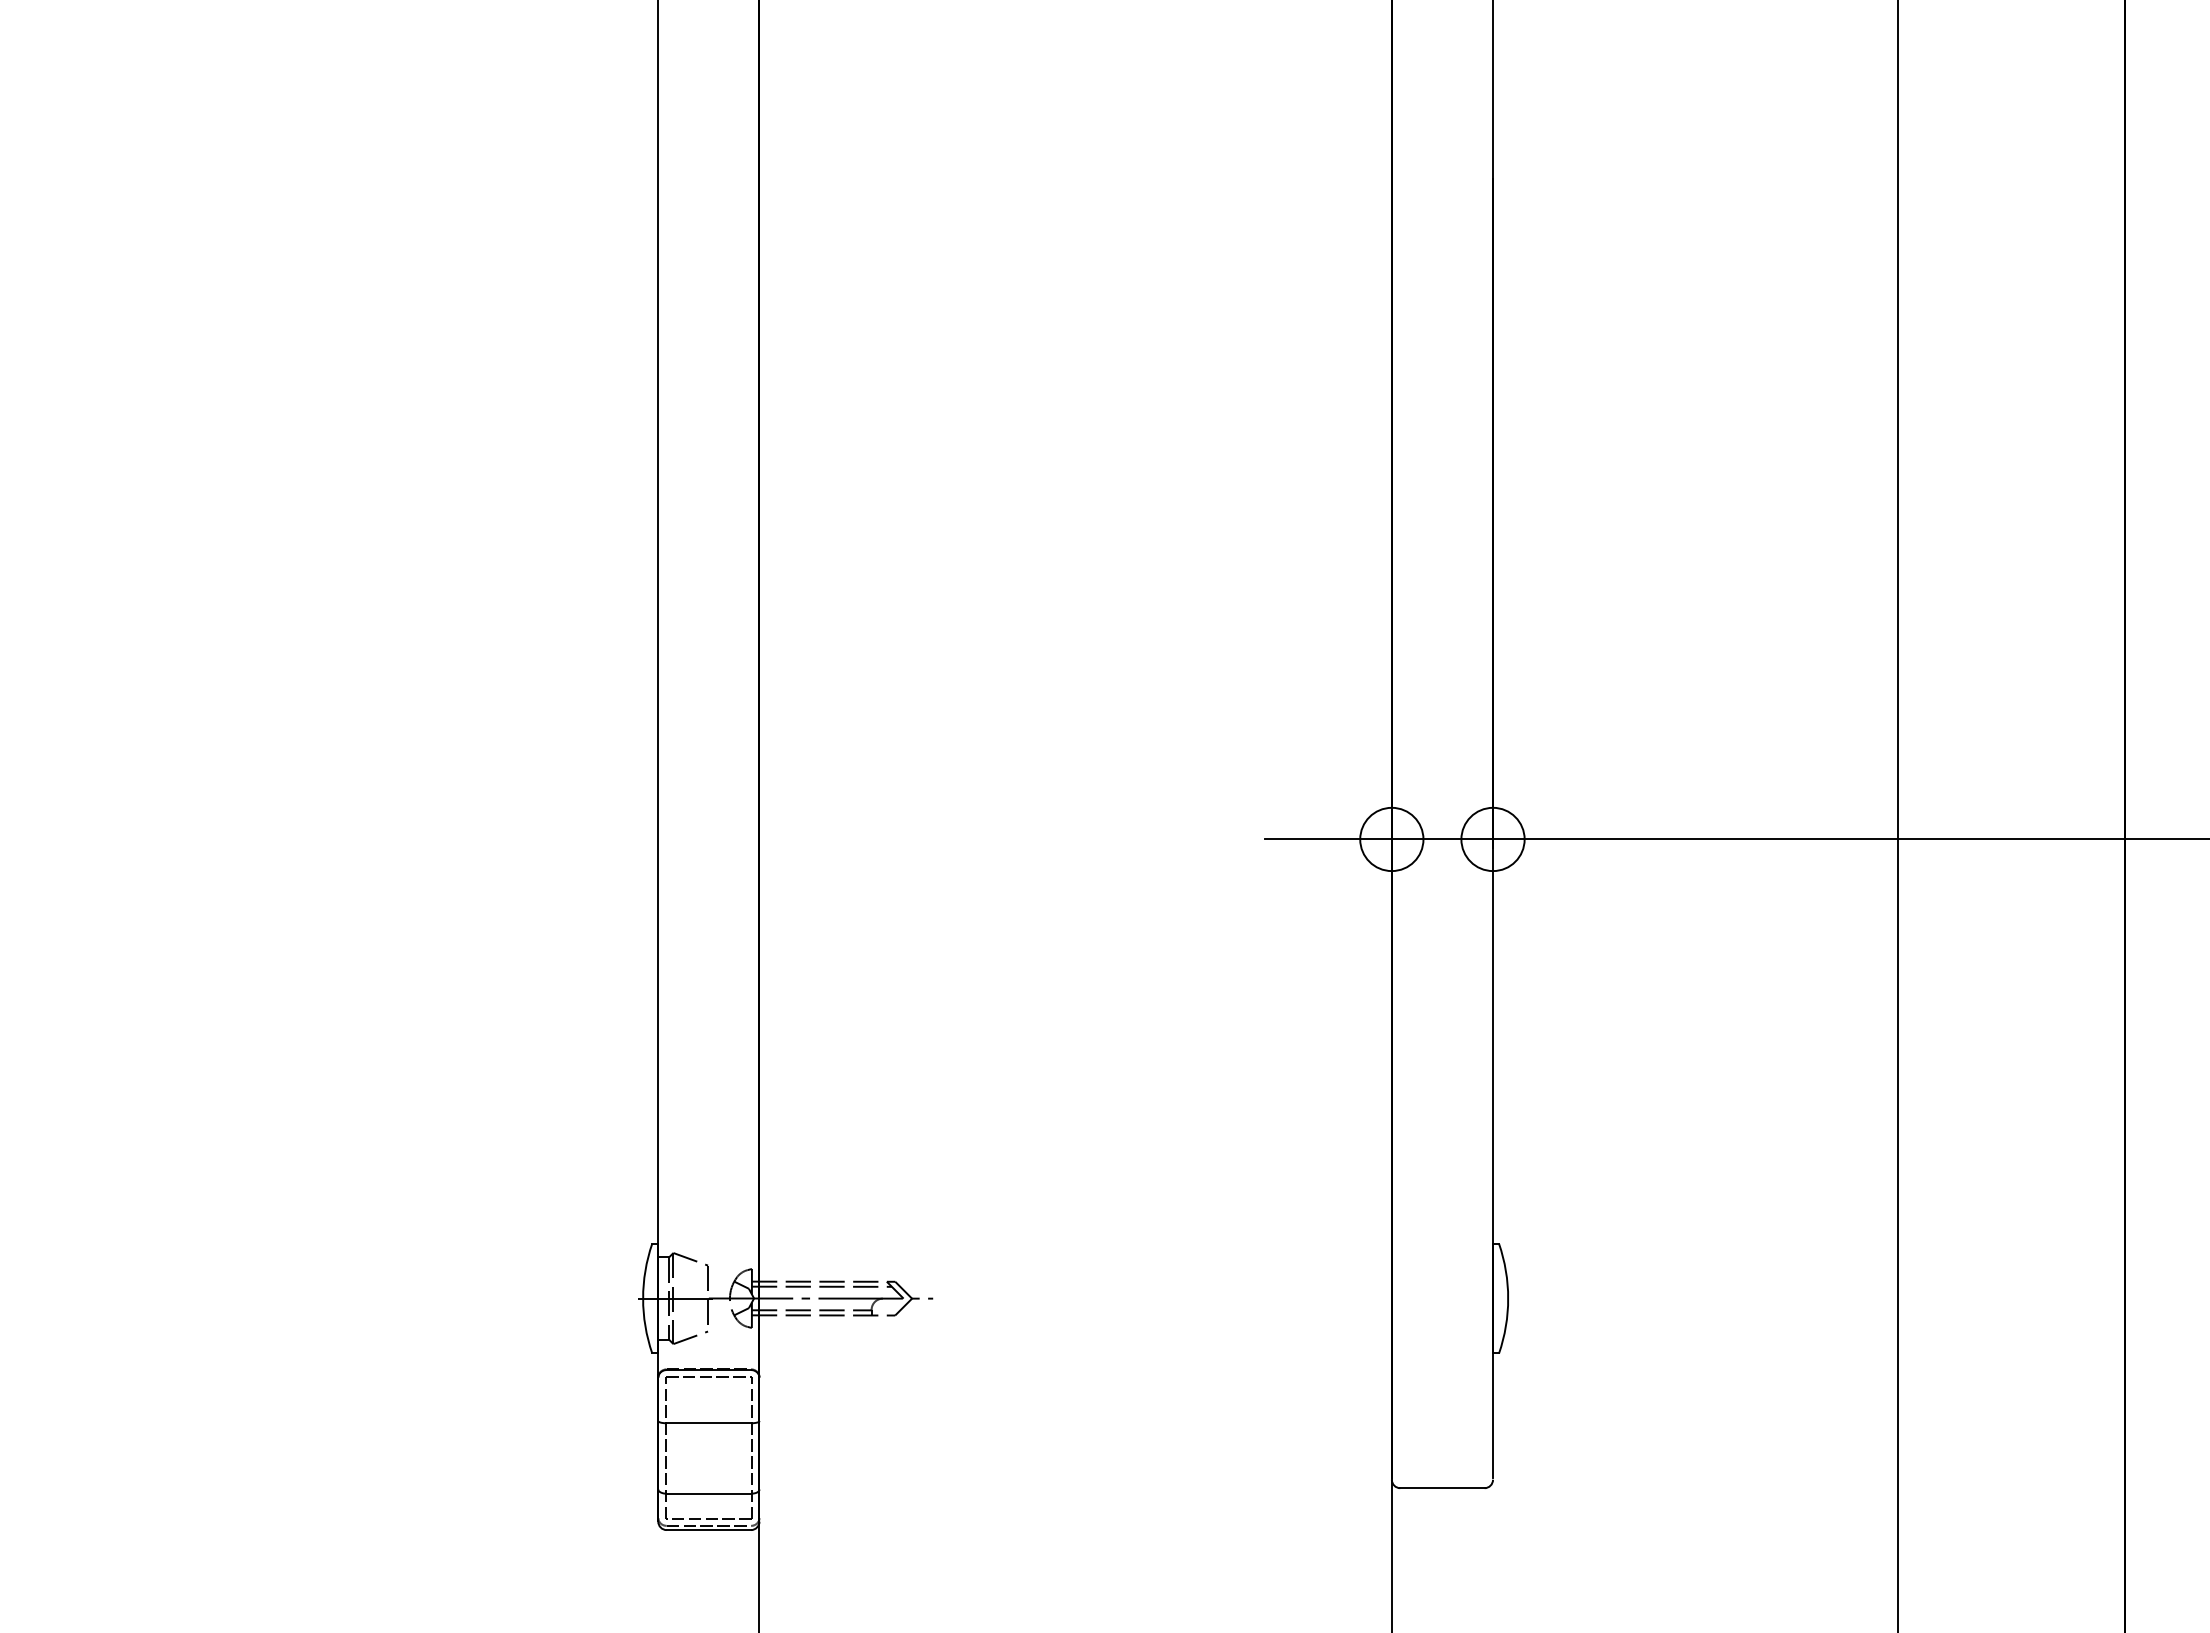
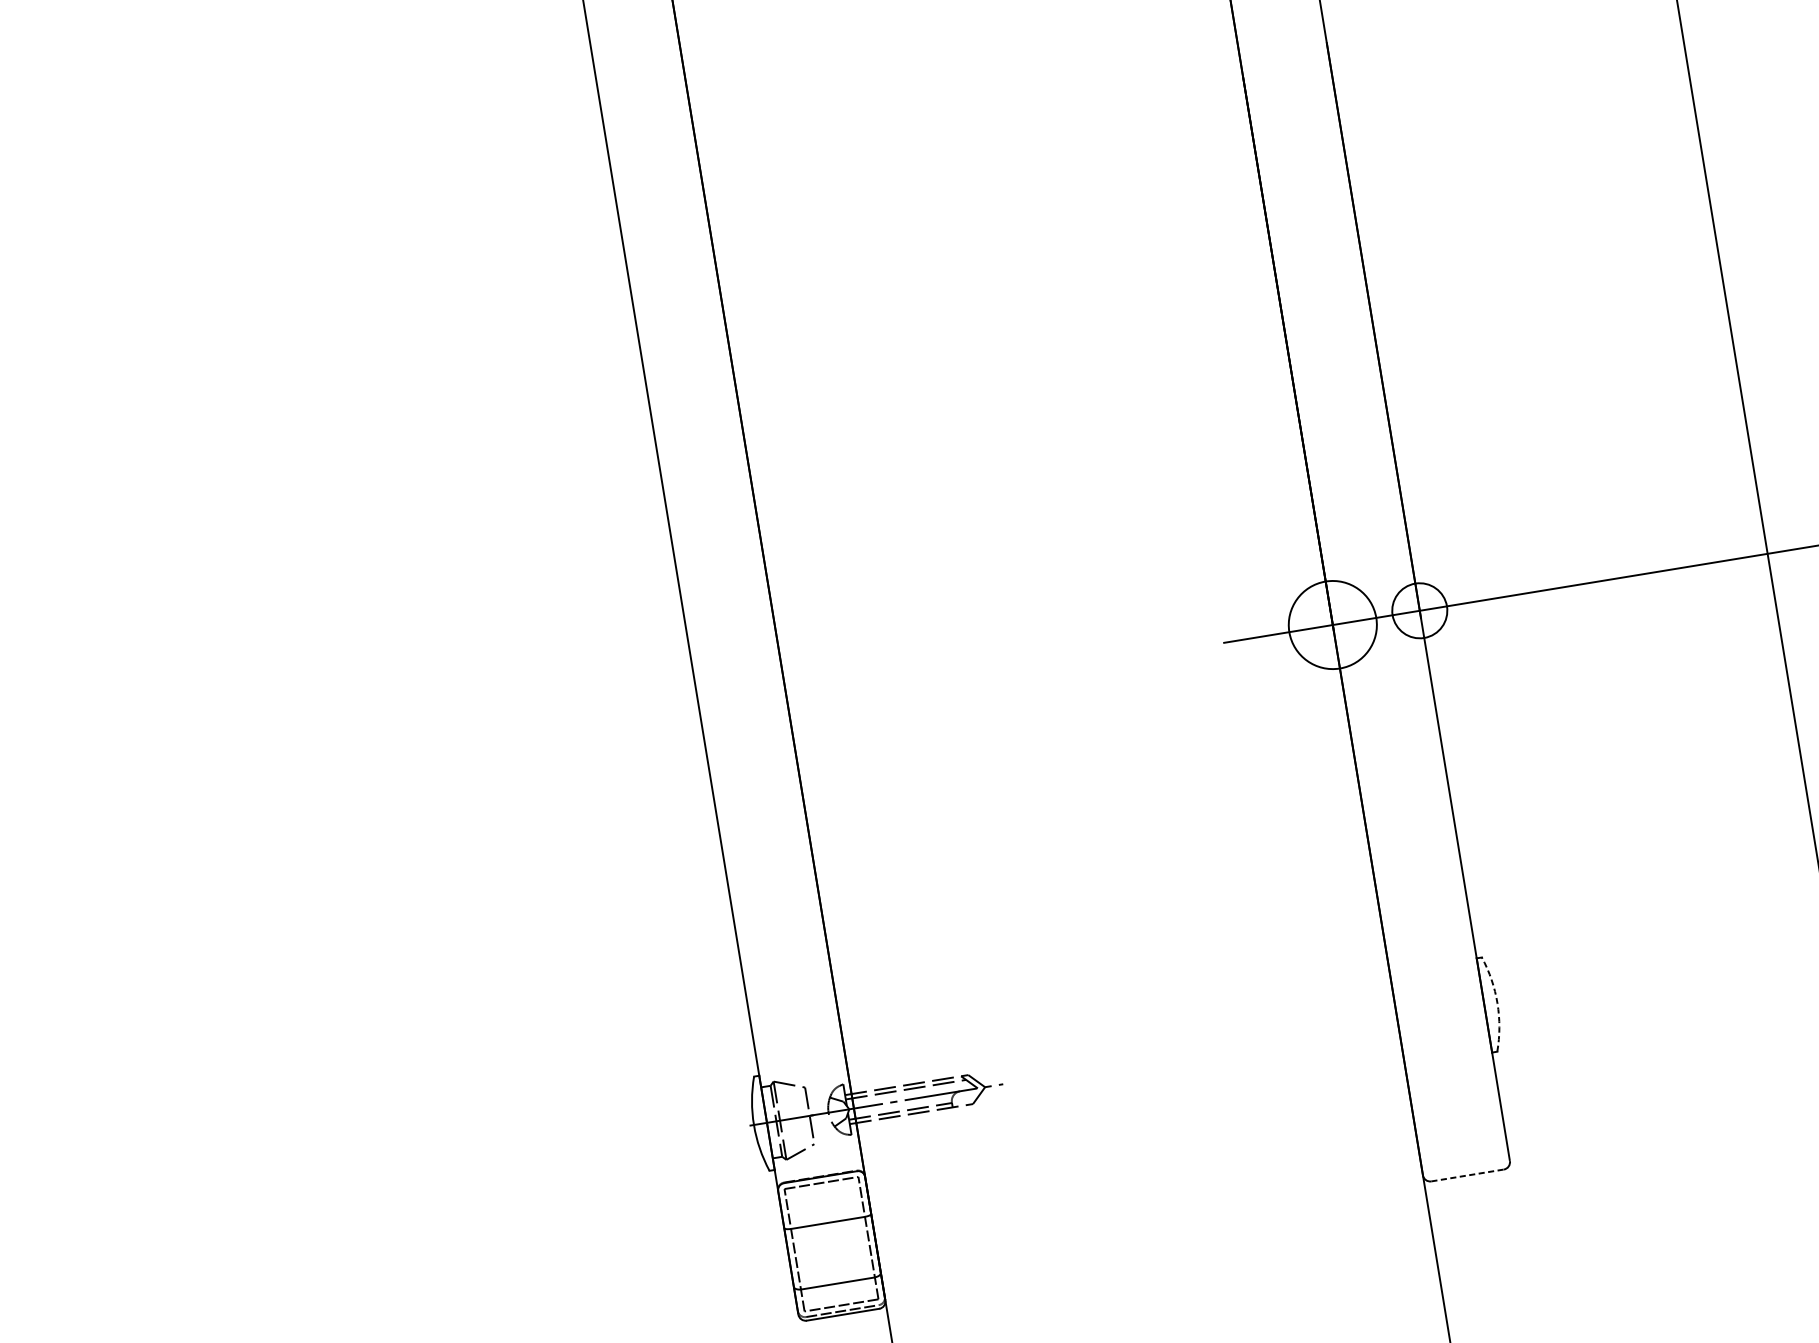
circle: (1391, 839) -> (1332, 625), size x1.6
arc: (1508, 1298) -> (1497, 1003), solid -> dashed
line: (1442, 1488) -> (1467, 1175), solid -> dashed

